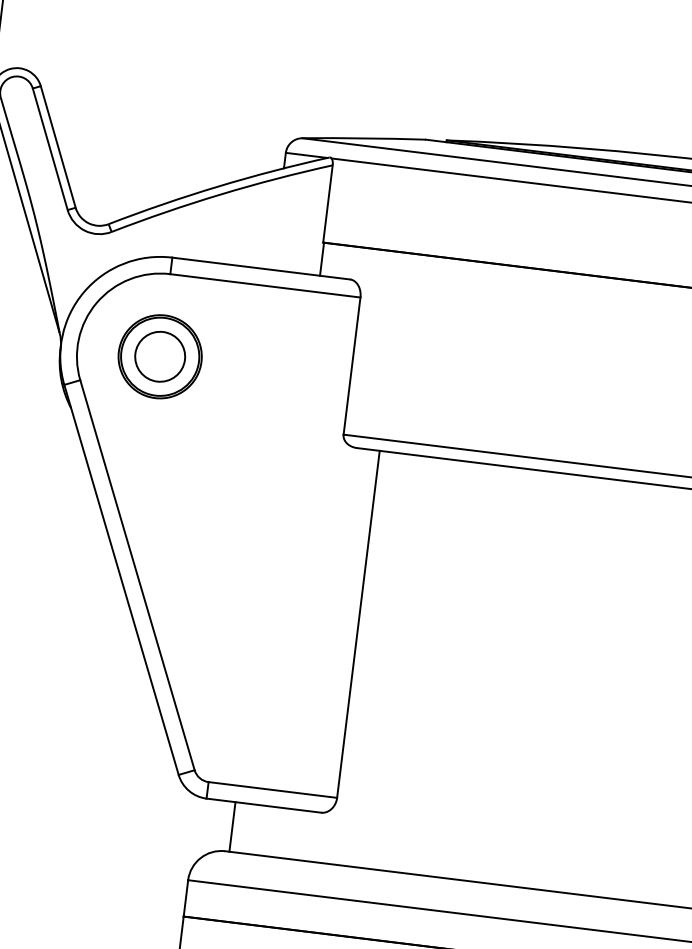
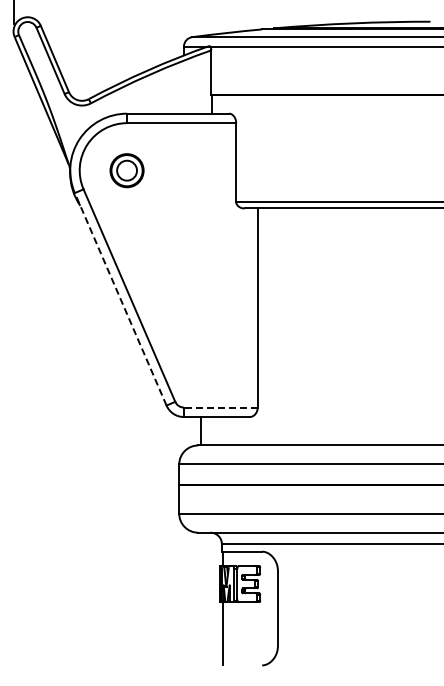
part: (159, 356) -> (126, 170), size x0.7
line: (121, 580) -> (120, 299), solid -> dashed
line: (272, 789) -> (220, 407), solid -> dashed

